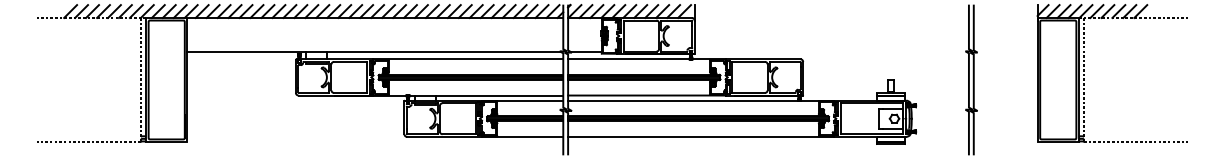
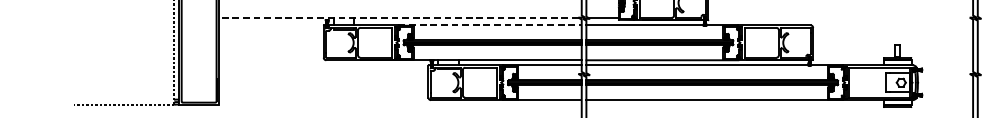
line: (373, 51) -> (398, 17), solid -> dashed
line: (468, 59) -> (490, 25), solid -> dashed

